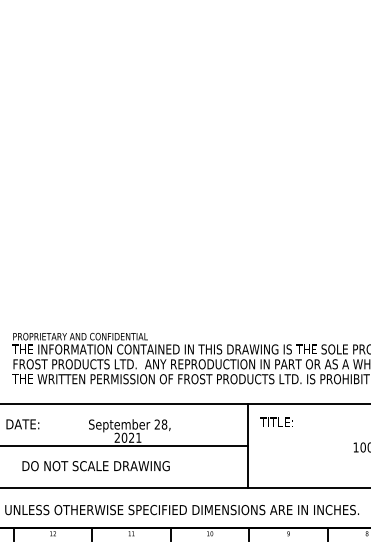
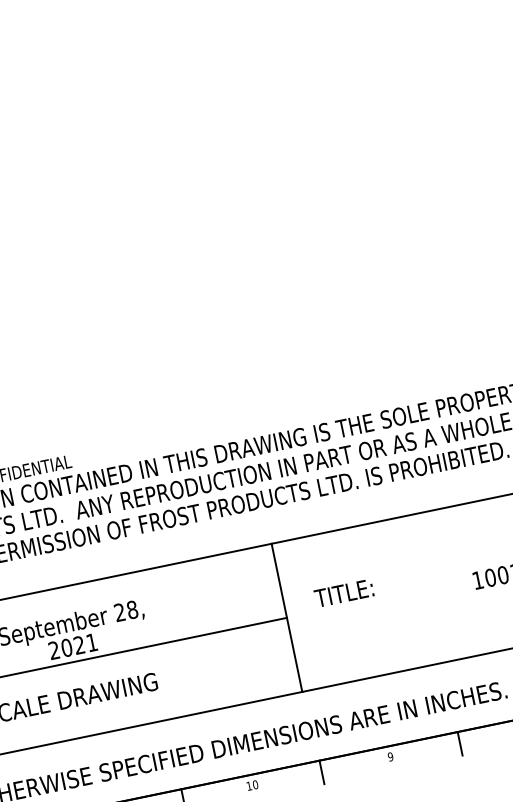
text: (276, 421) -> (343, 591), moved

